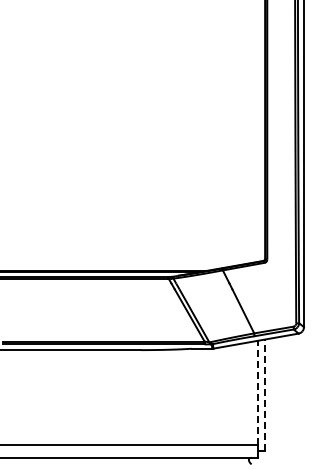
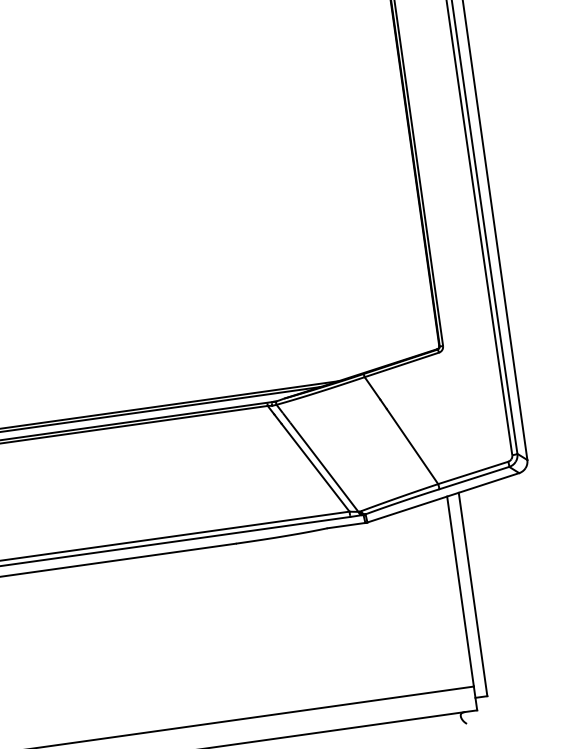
line: (258, 392) -> (461, 590), dashed -> solid
line: (264, 395) -> (472, 594), dashed -> solid

